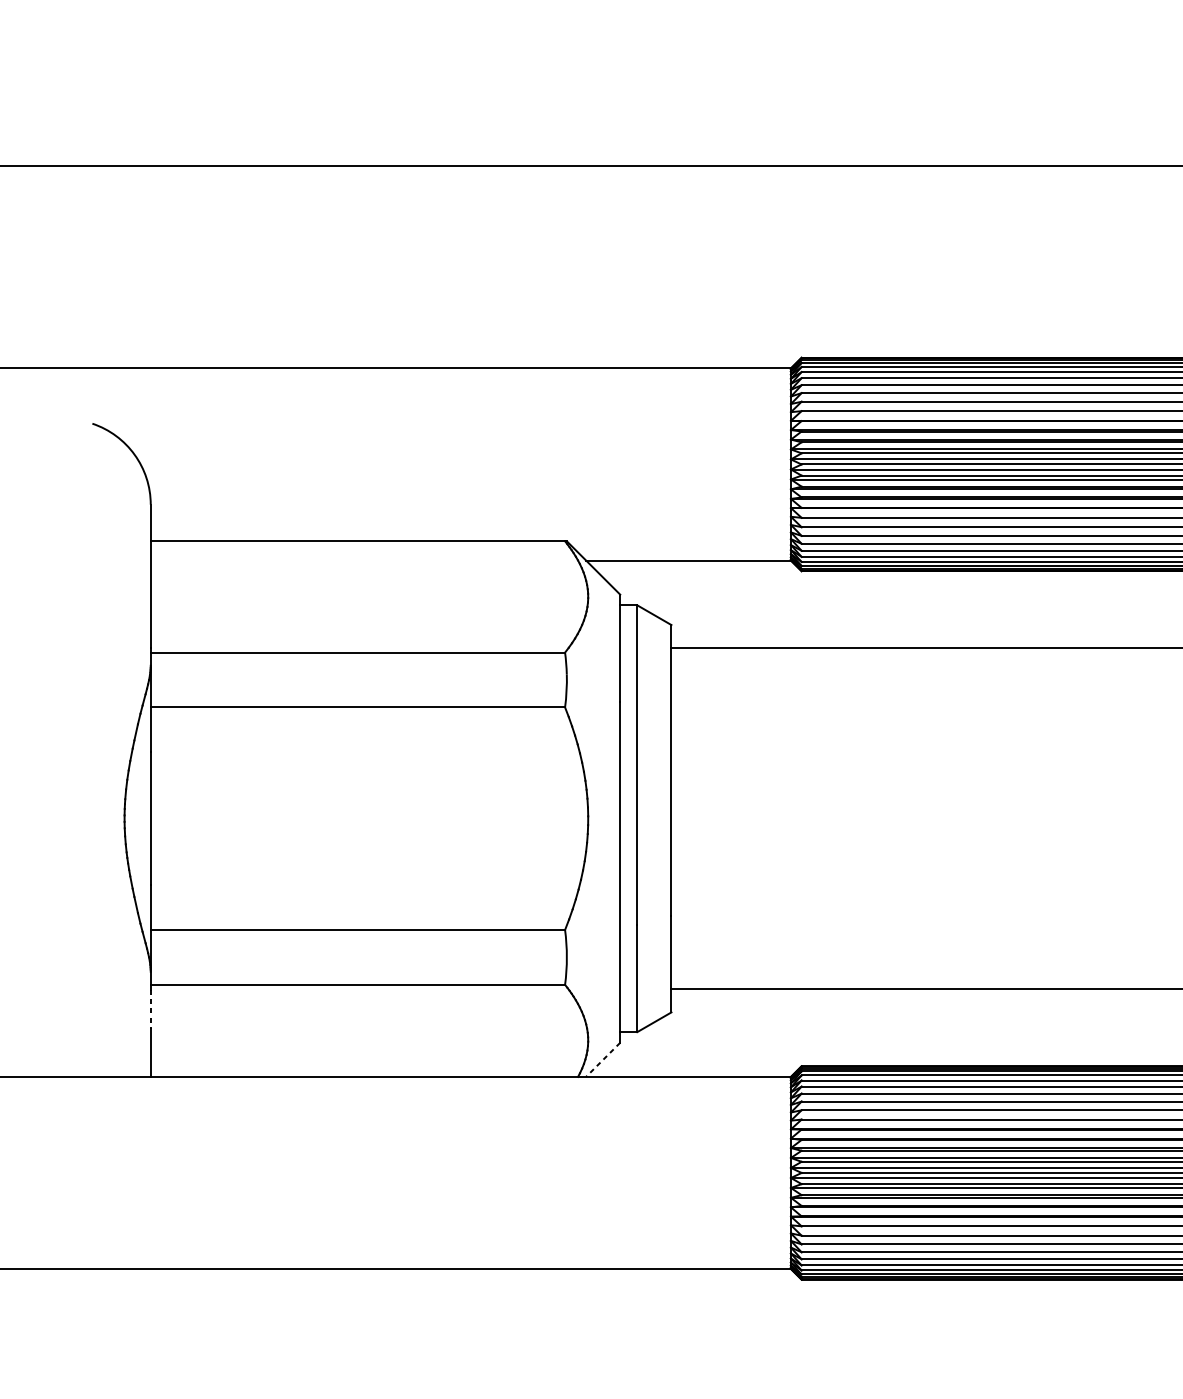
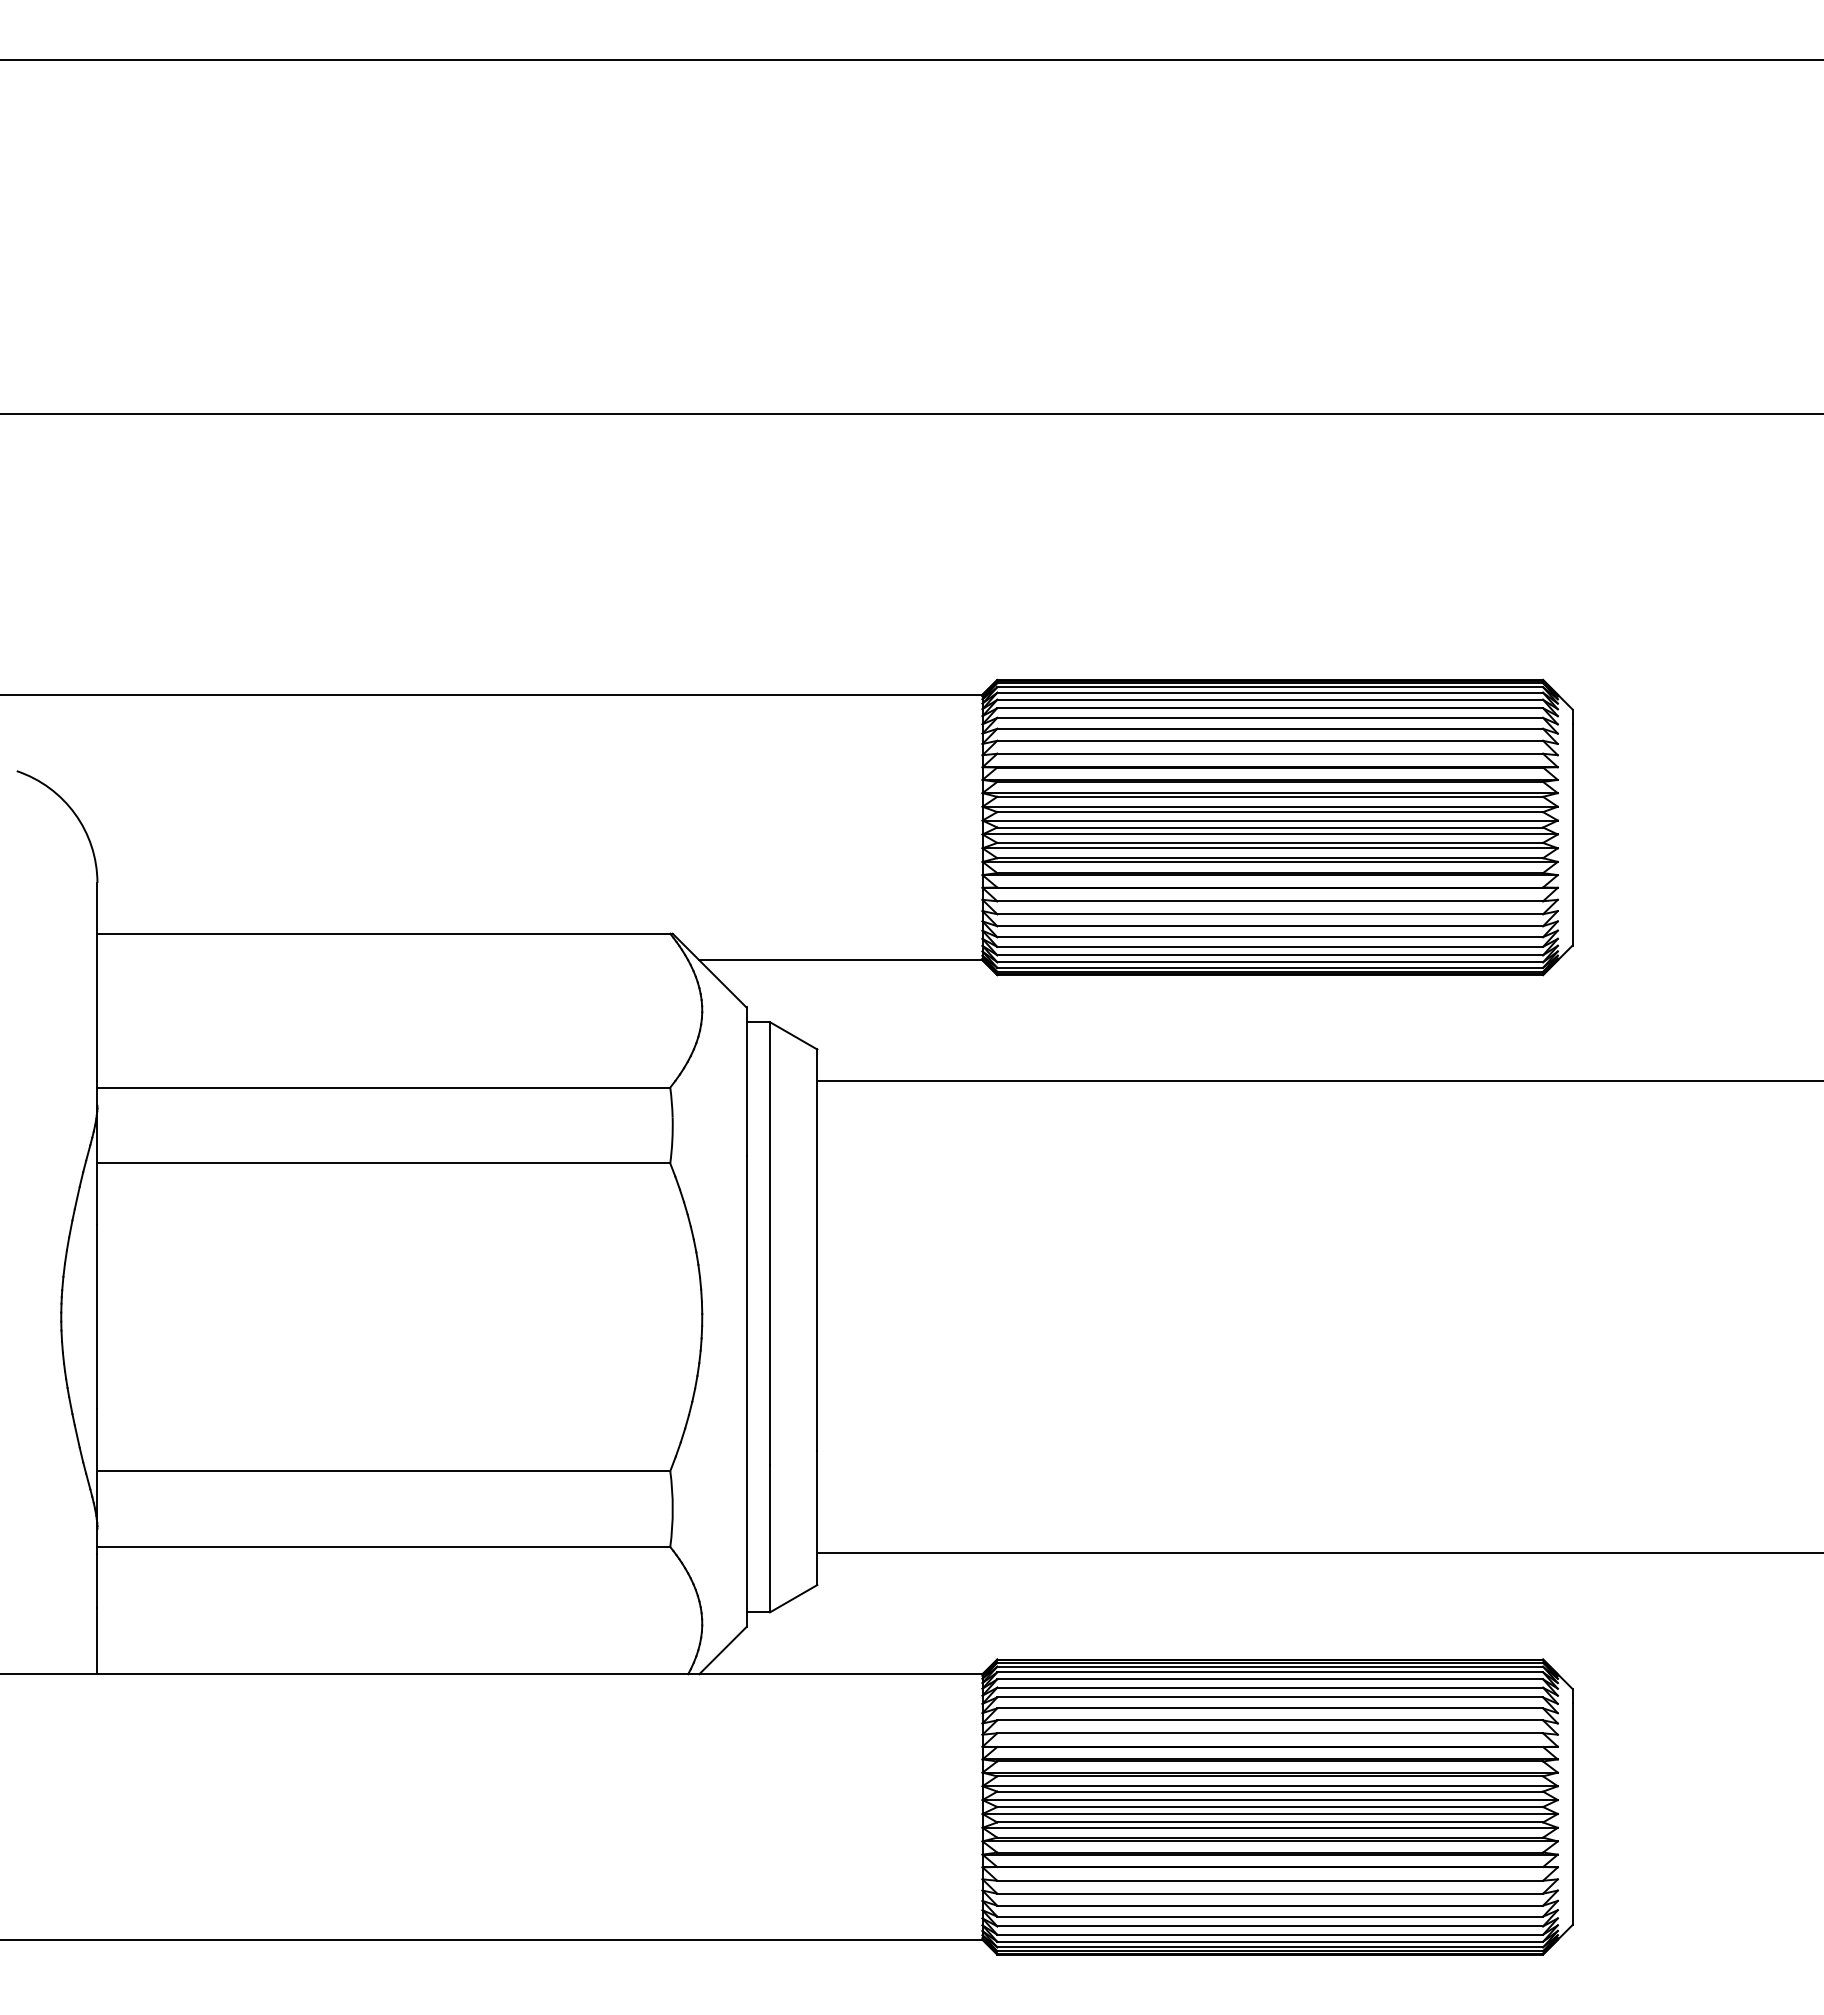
line: (150, 1009) -> (97, 1581), dashed -> solid
line: (602, 1060) -> (722, 1651), dashed -> solid

